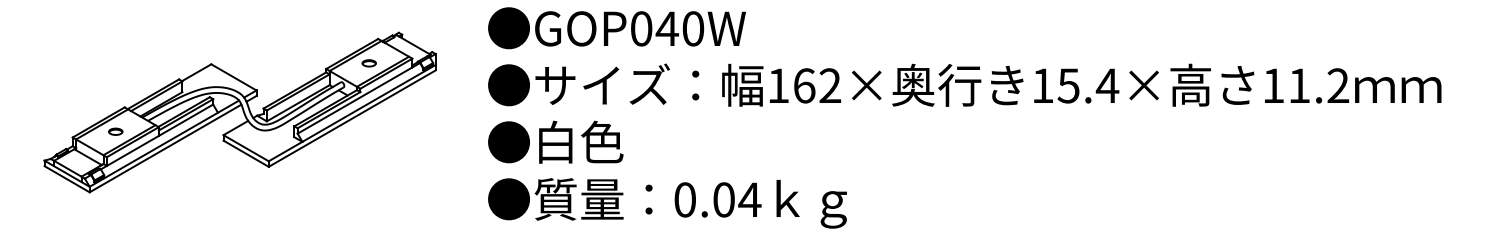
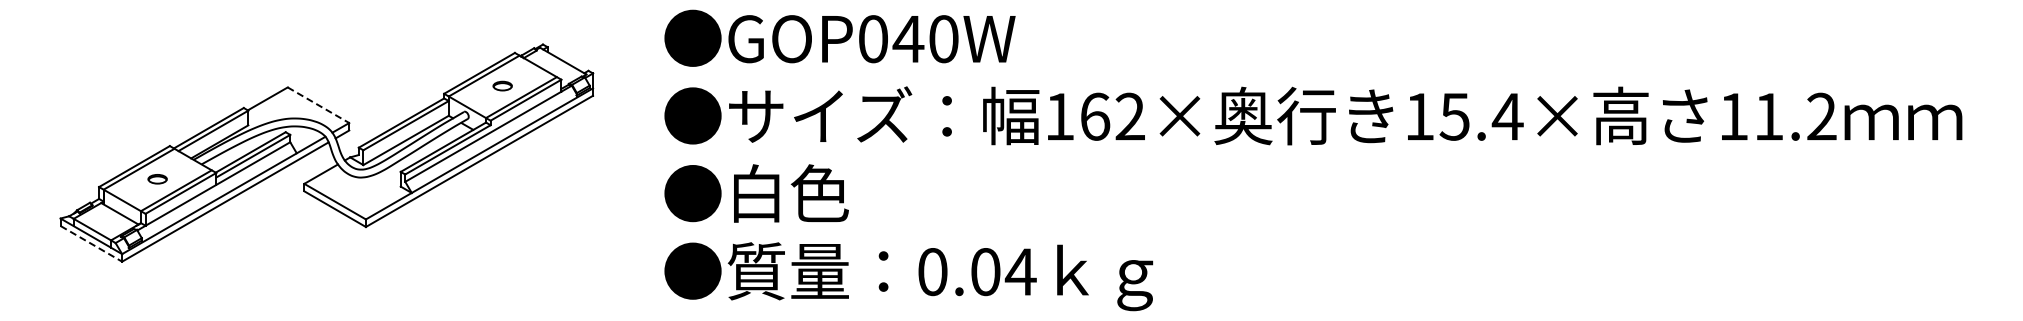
line: (233, 77) -> (318, 105), solid -> dashed
line: (67, 178) -> (91, 243), solid -> dashed

